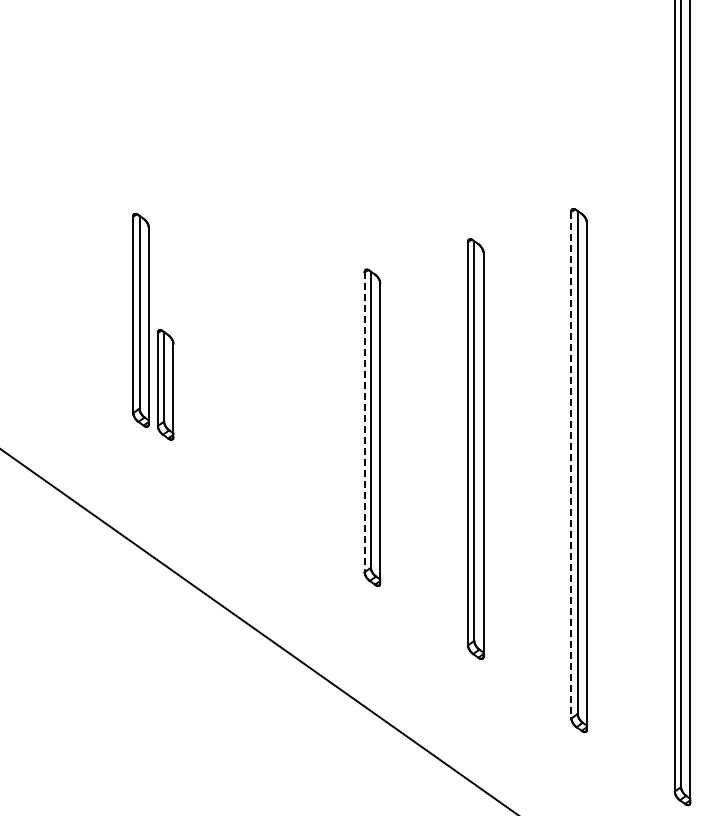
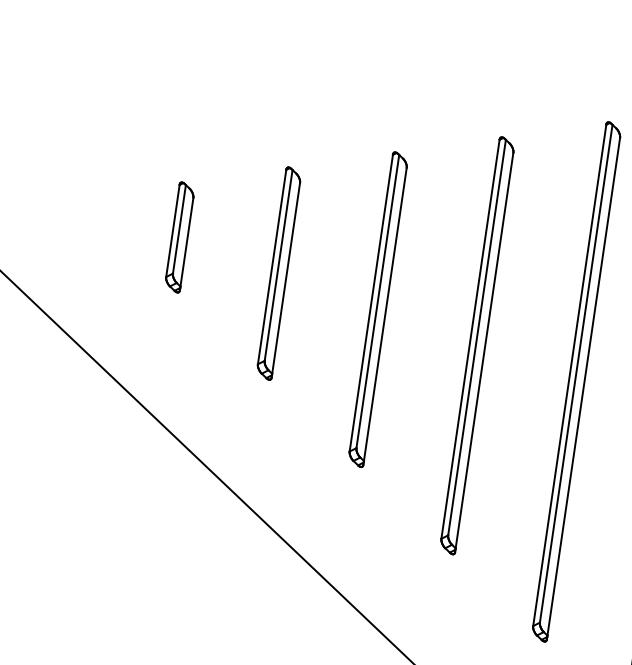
part: (140, 320) -> (278, 273), moved
line: (364, 422) -> (371, 303), dashed -> solid
line: (571, 465) -> (569, 375), dashed -> solid

